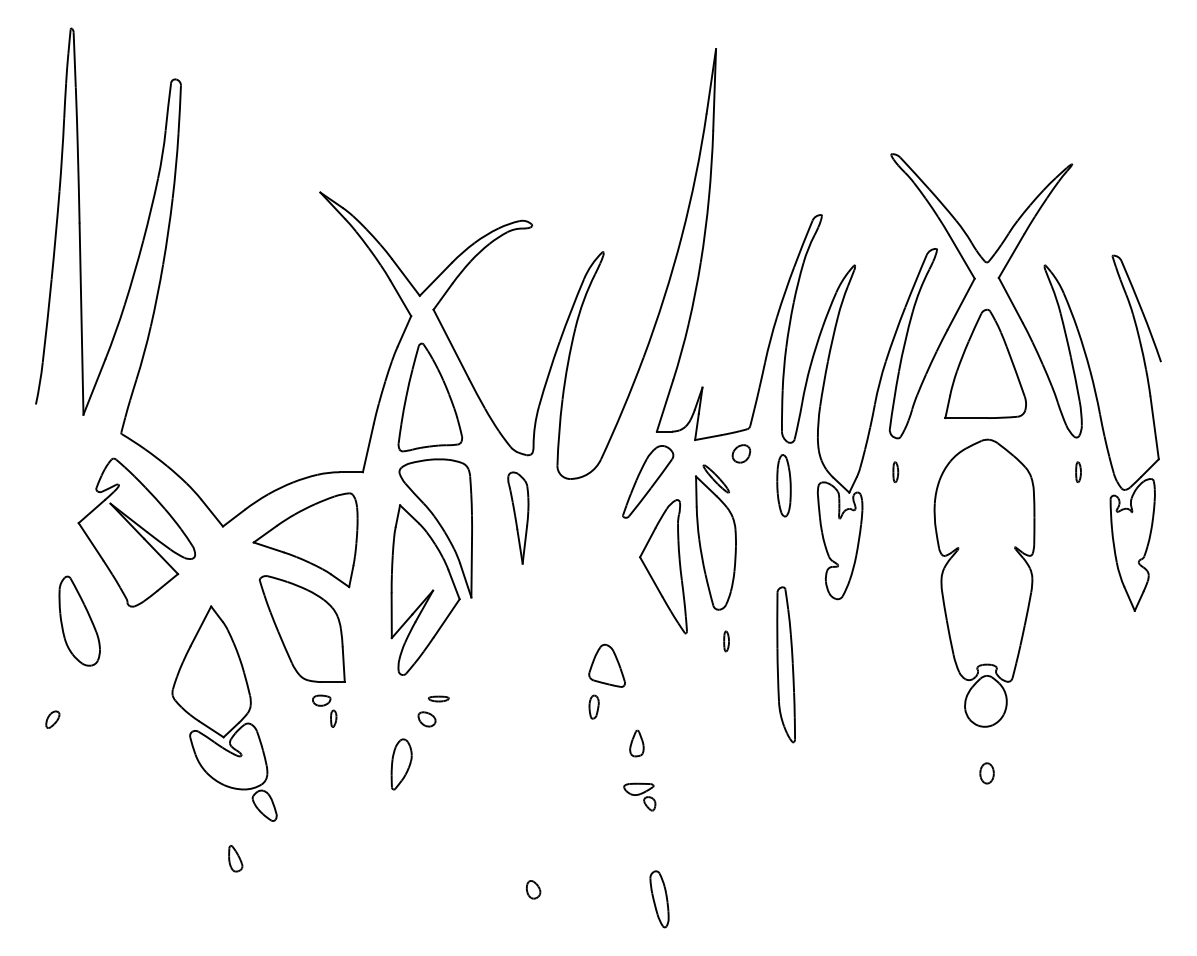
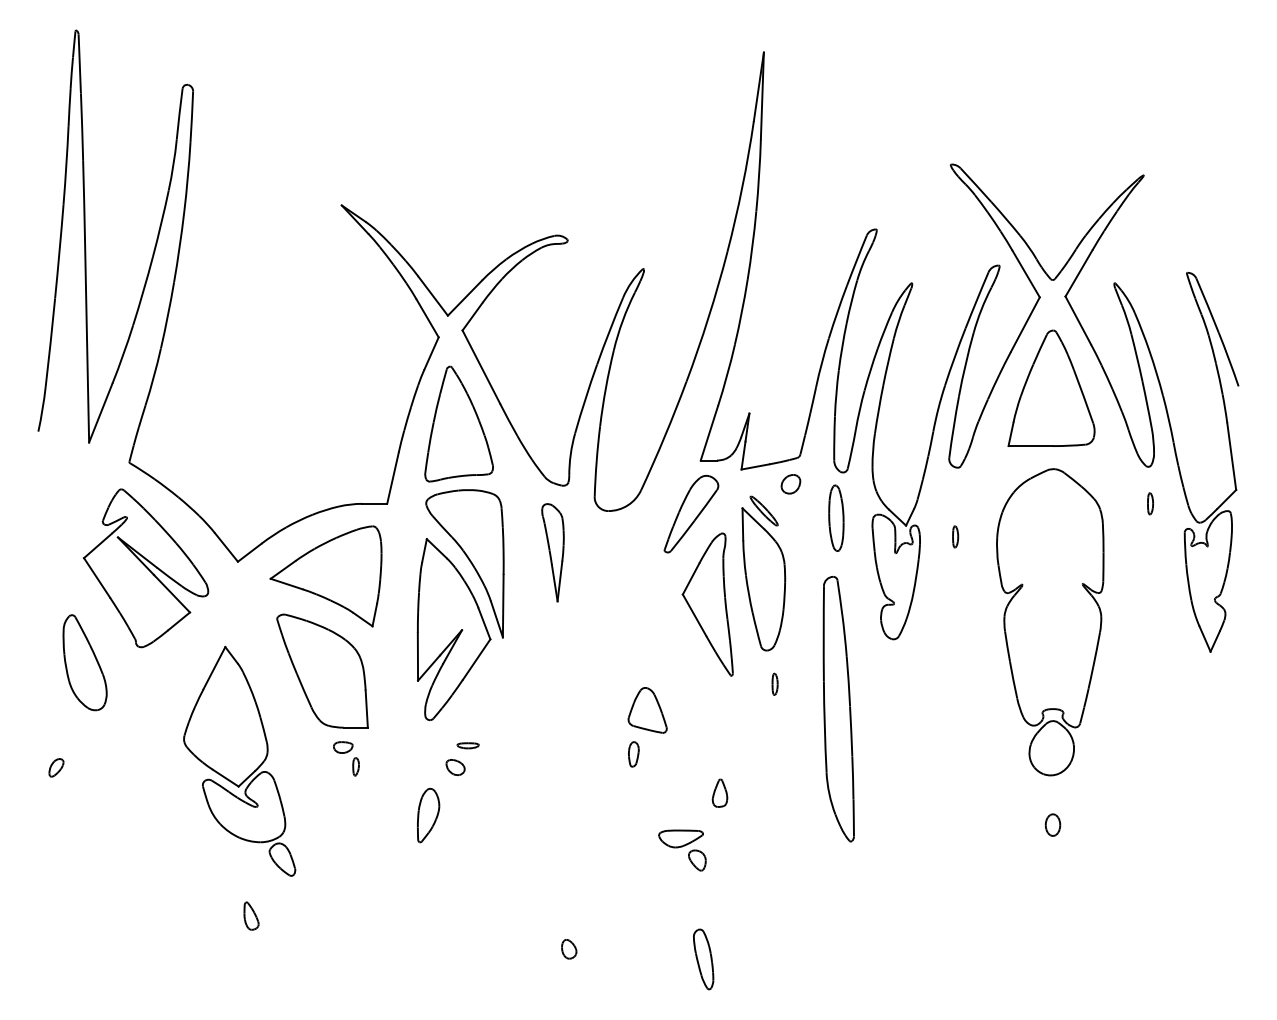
part: (895, 472) -> (955, 537), moved
part: (785, 664) -> (837, 708), size x1.6
part: (636, 743) -> (719, 793), moved
part: (639, 796) -> (682, 849), size x1.4

